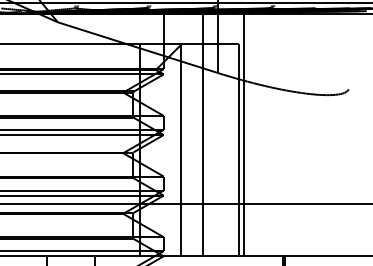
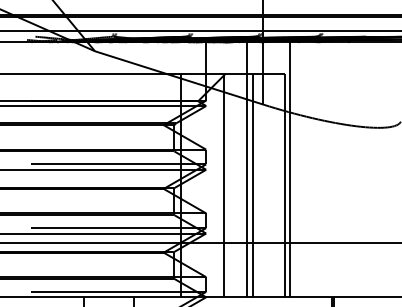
line: (208, 149) -> (253, 185), added

